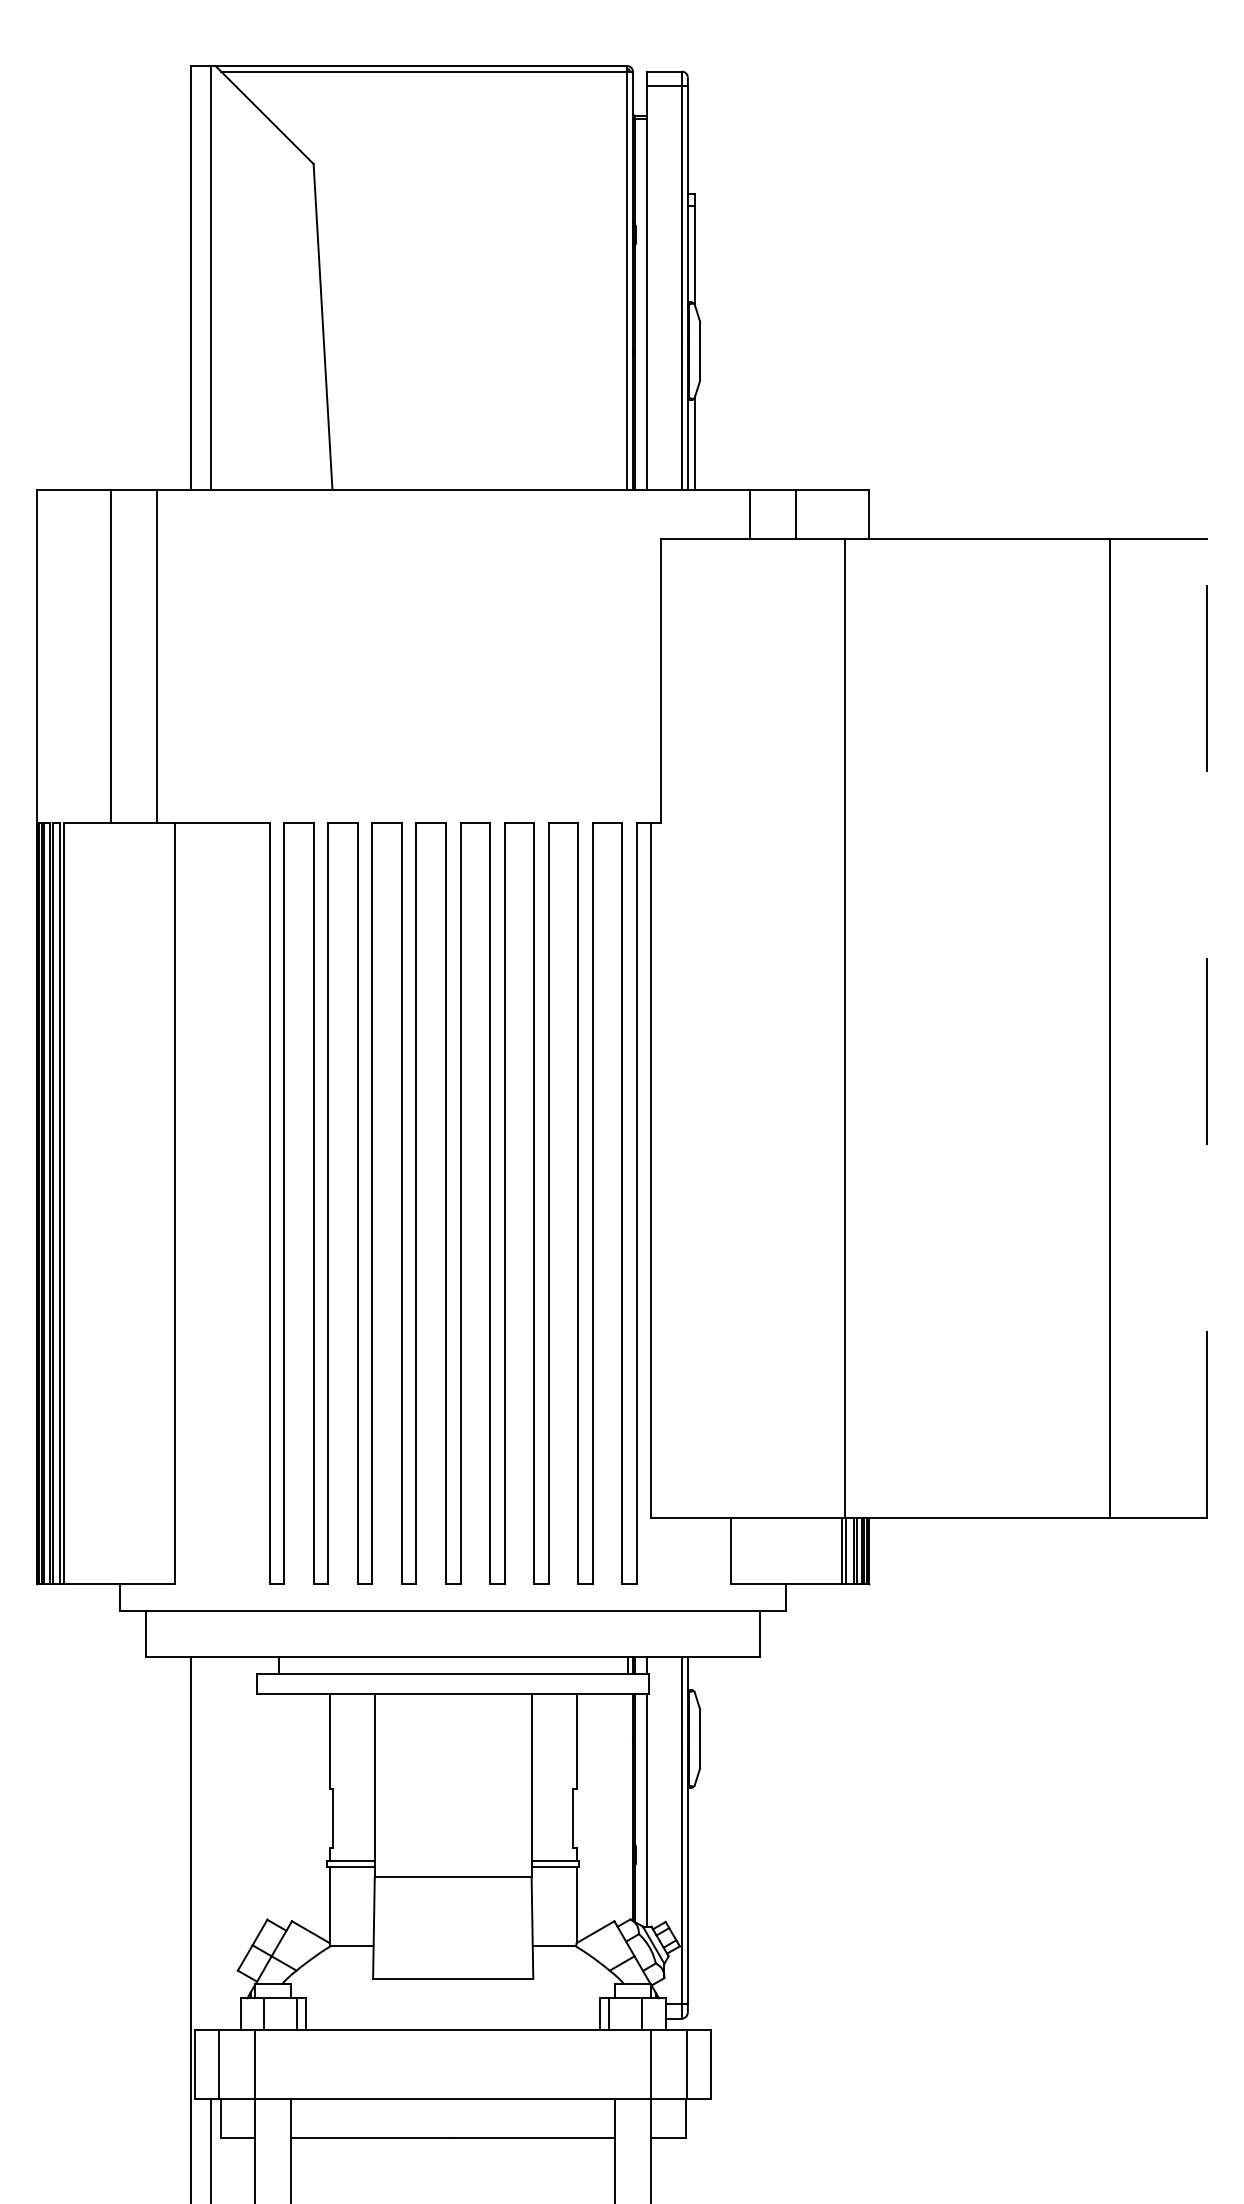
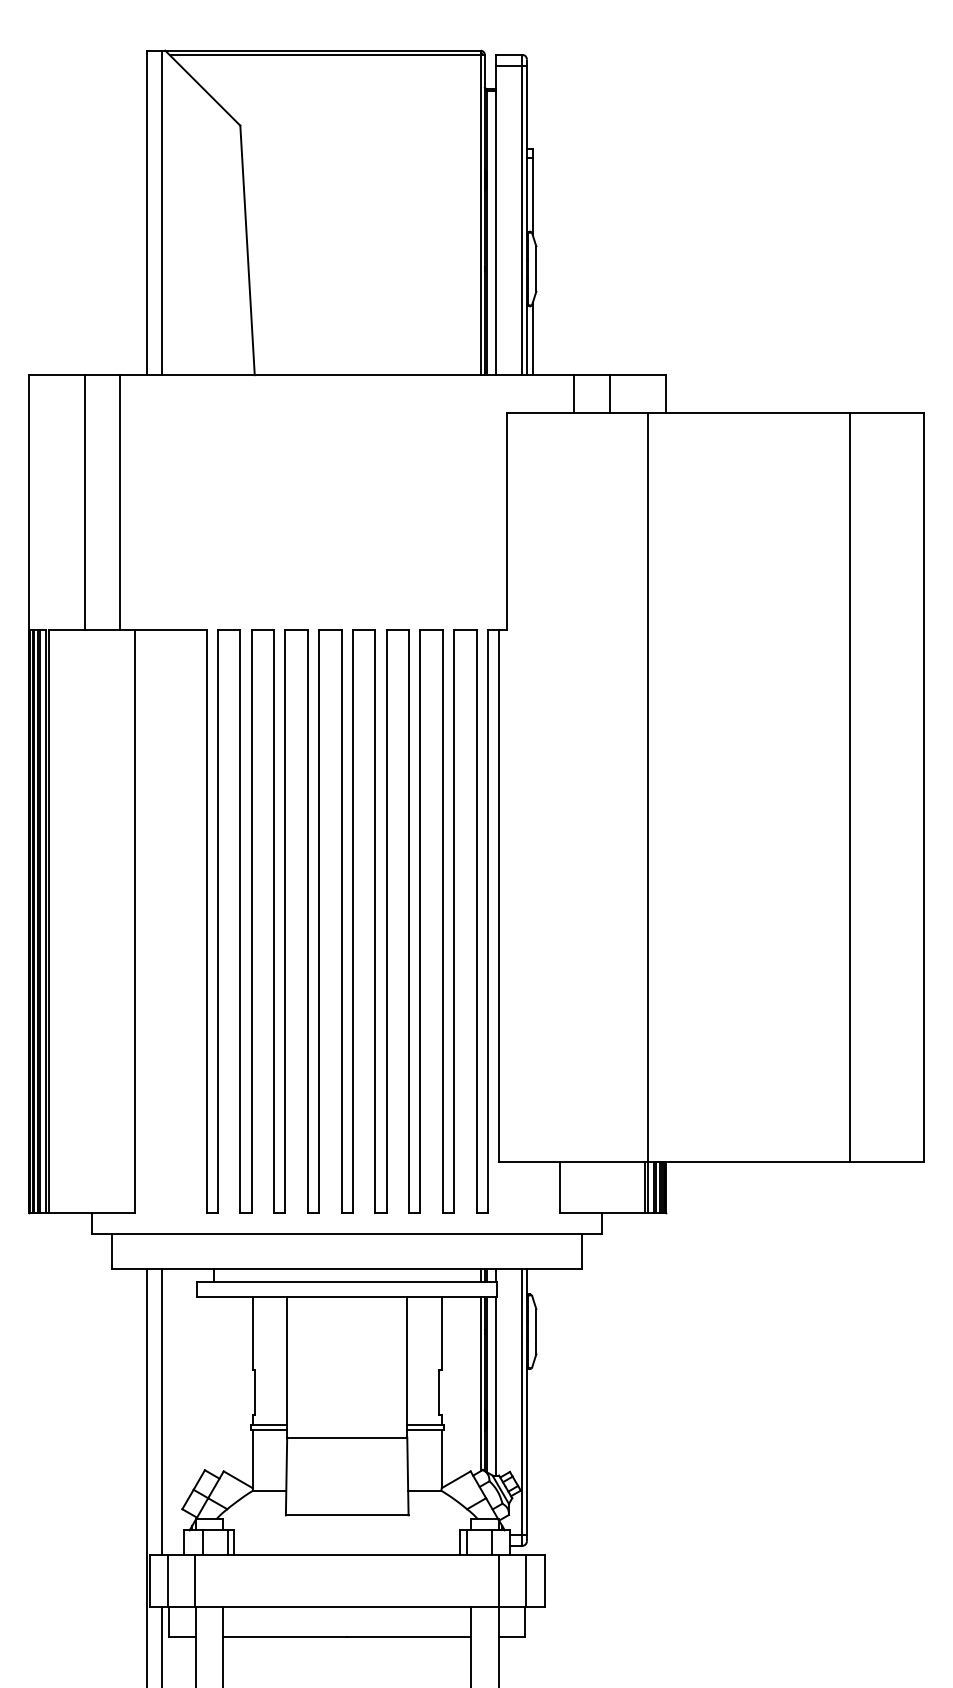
line: (1206, 1027) -> (924, 786), dashed -> solid
line: (627, 1807) -> (480, 1384), added
line: (210, 1843) -> (161, 1411), added

